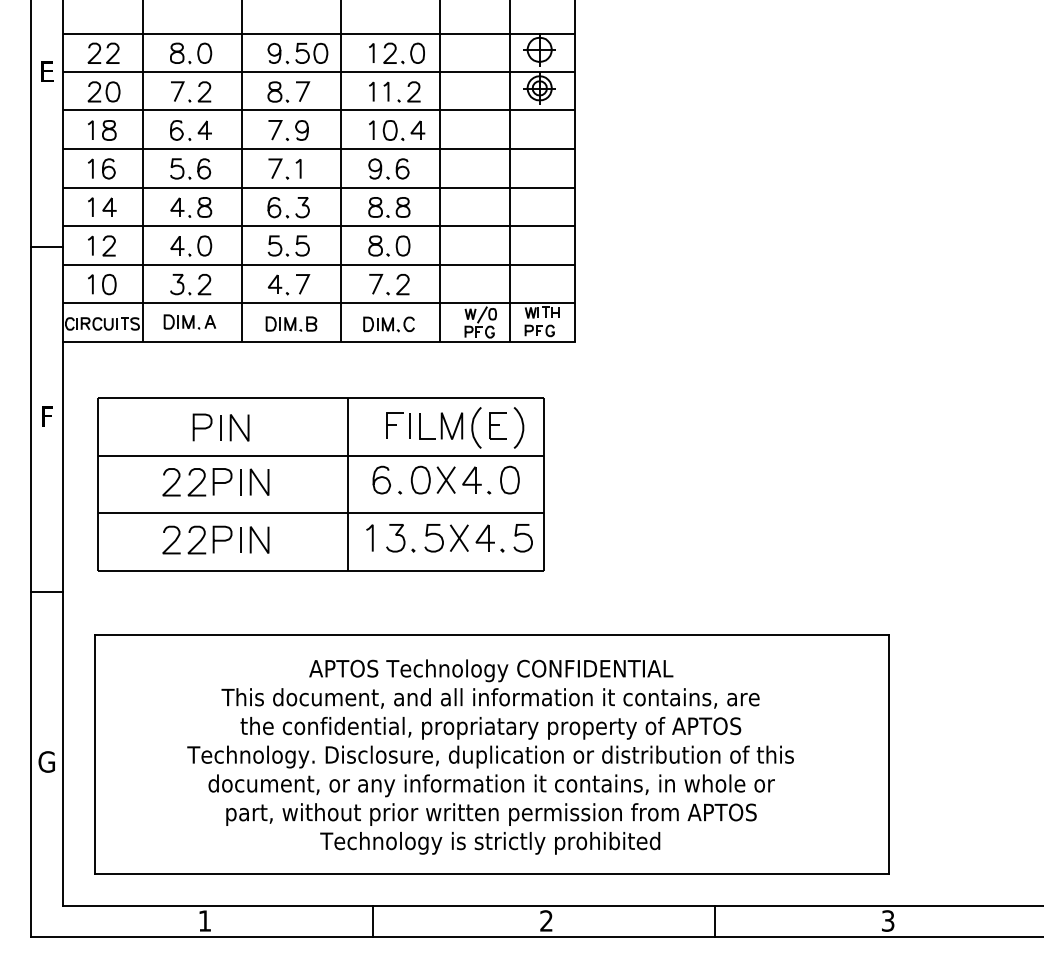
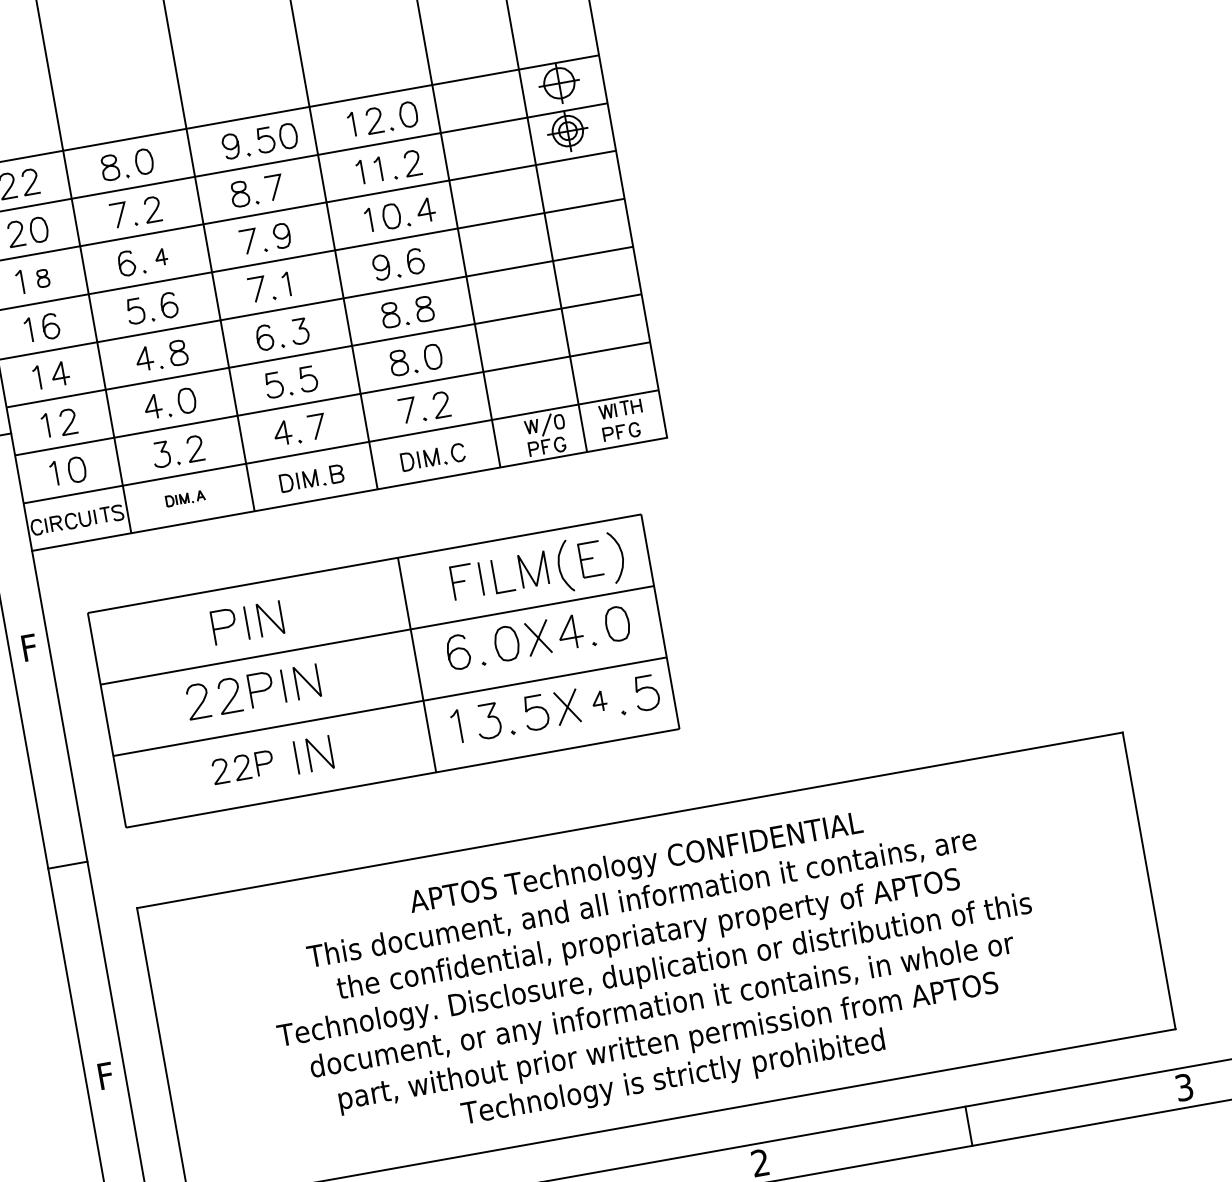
part: (204, 129) -> (160, 256), size x0.7
part: (109, 130) -> (43, 278), size x0.7
part: (189, 321) -> (184, 497), size x0.6
part: (484, 537) -> (598, 700), size x0.6
part: (197, 539) -> (242, 766), size x0.7
text: (46, 761) -> (104, 1075), G -> F

